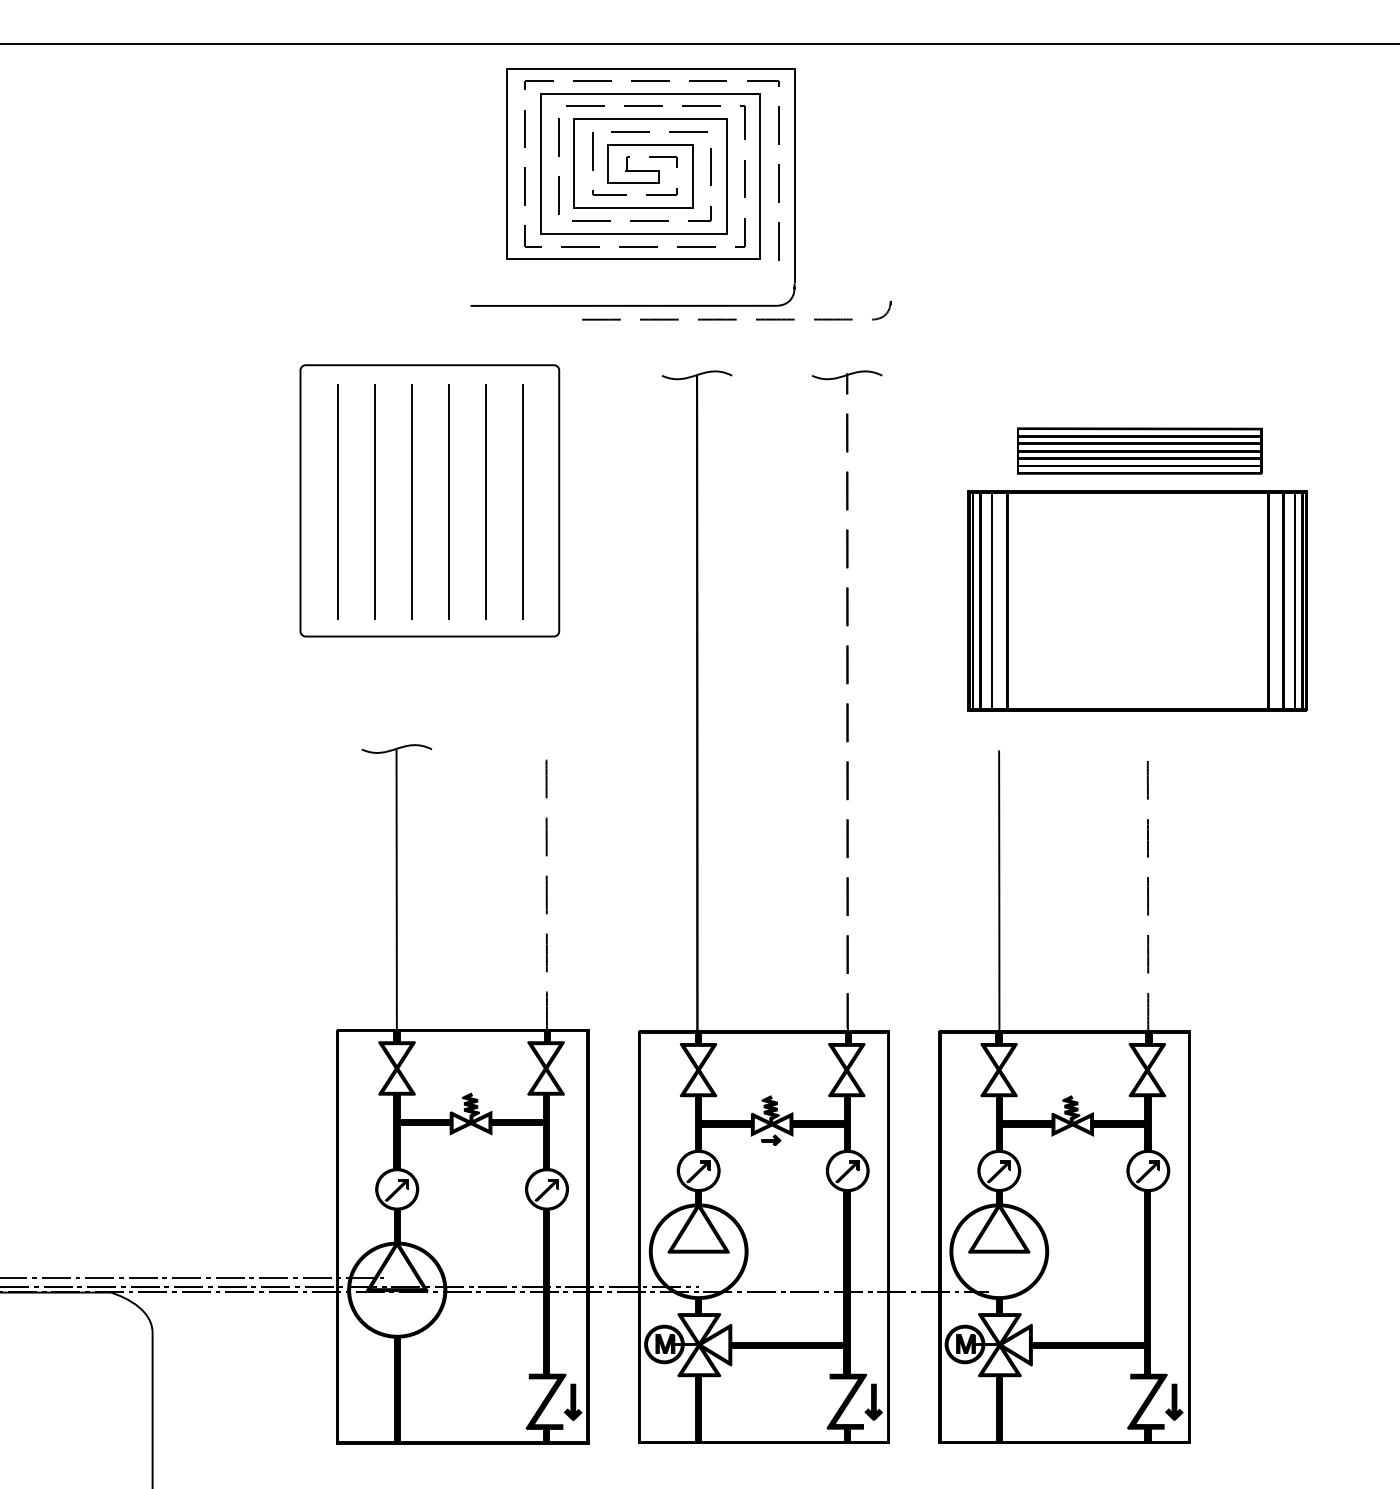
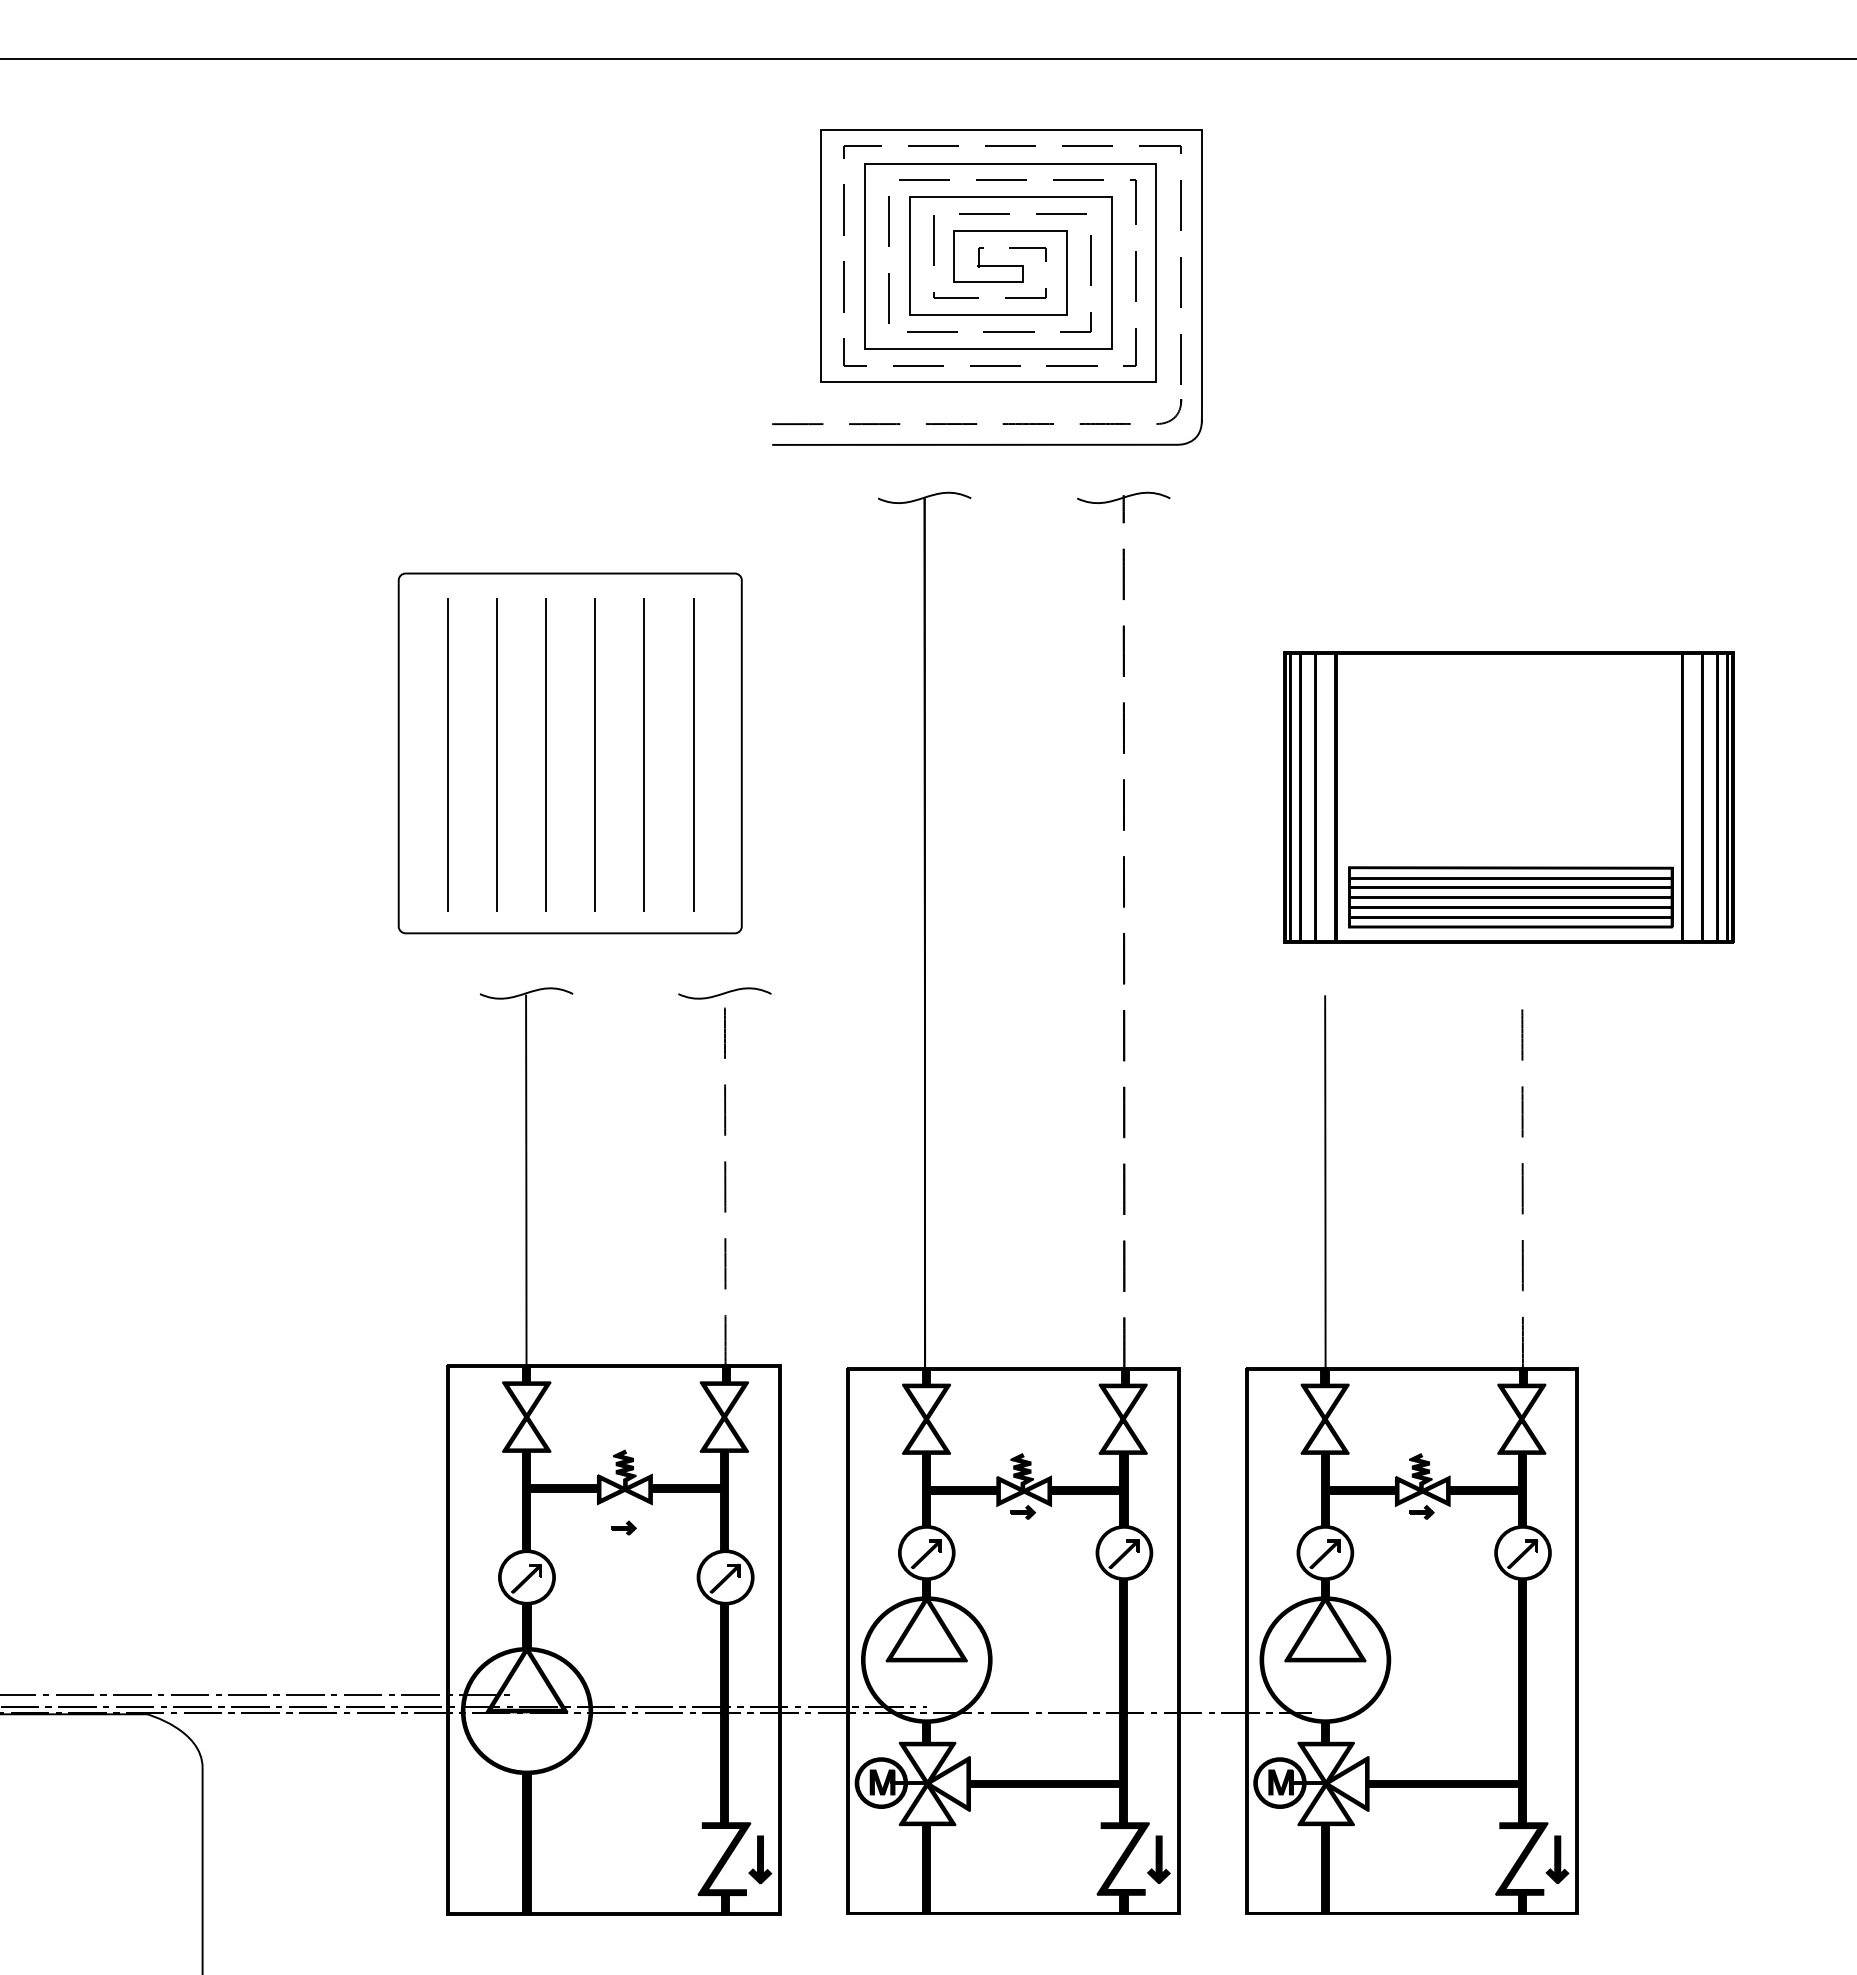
part: (632, 187) -> (987, 287), moved
part: (1139, 451) -> (1510, 897), moved
part: (429, 500) -> (569, 753), moved
curve: (546, 749) -> (724, 993), added
part: (1071, 1140) -> (1421, 1512), added
part: (469, 1151) -> (623, 1527), added

